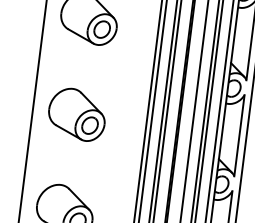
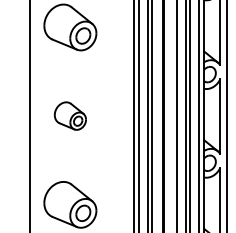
part: (77, 113) -> (70, 115), size x0.6

